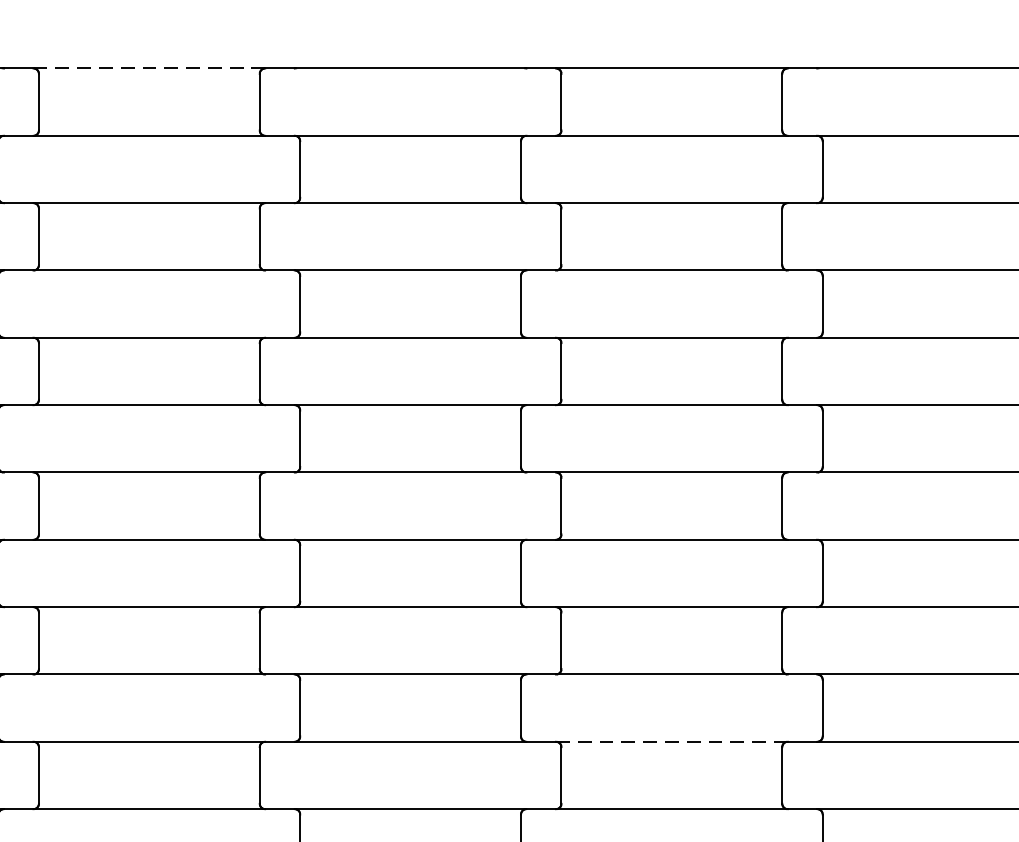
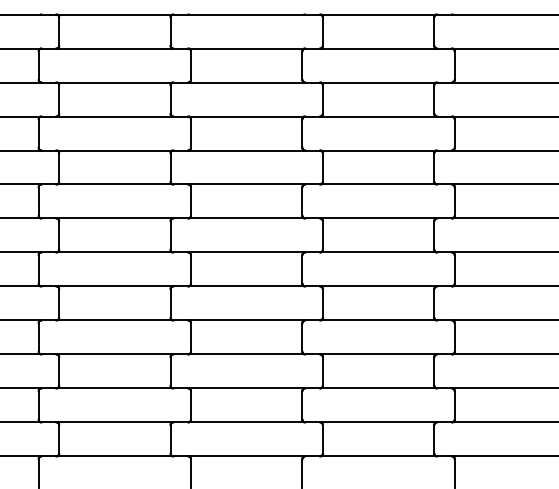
line: (150, 68) -> (115, 14), dashed -> solid
line: (673, 741) -> (379, 354), dashed -> solid

